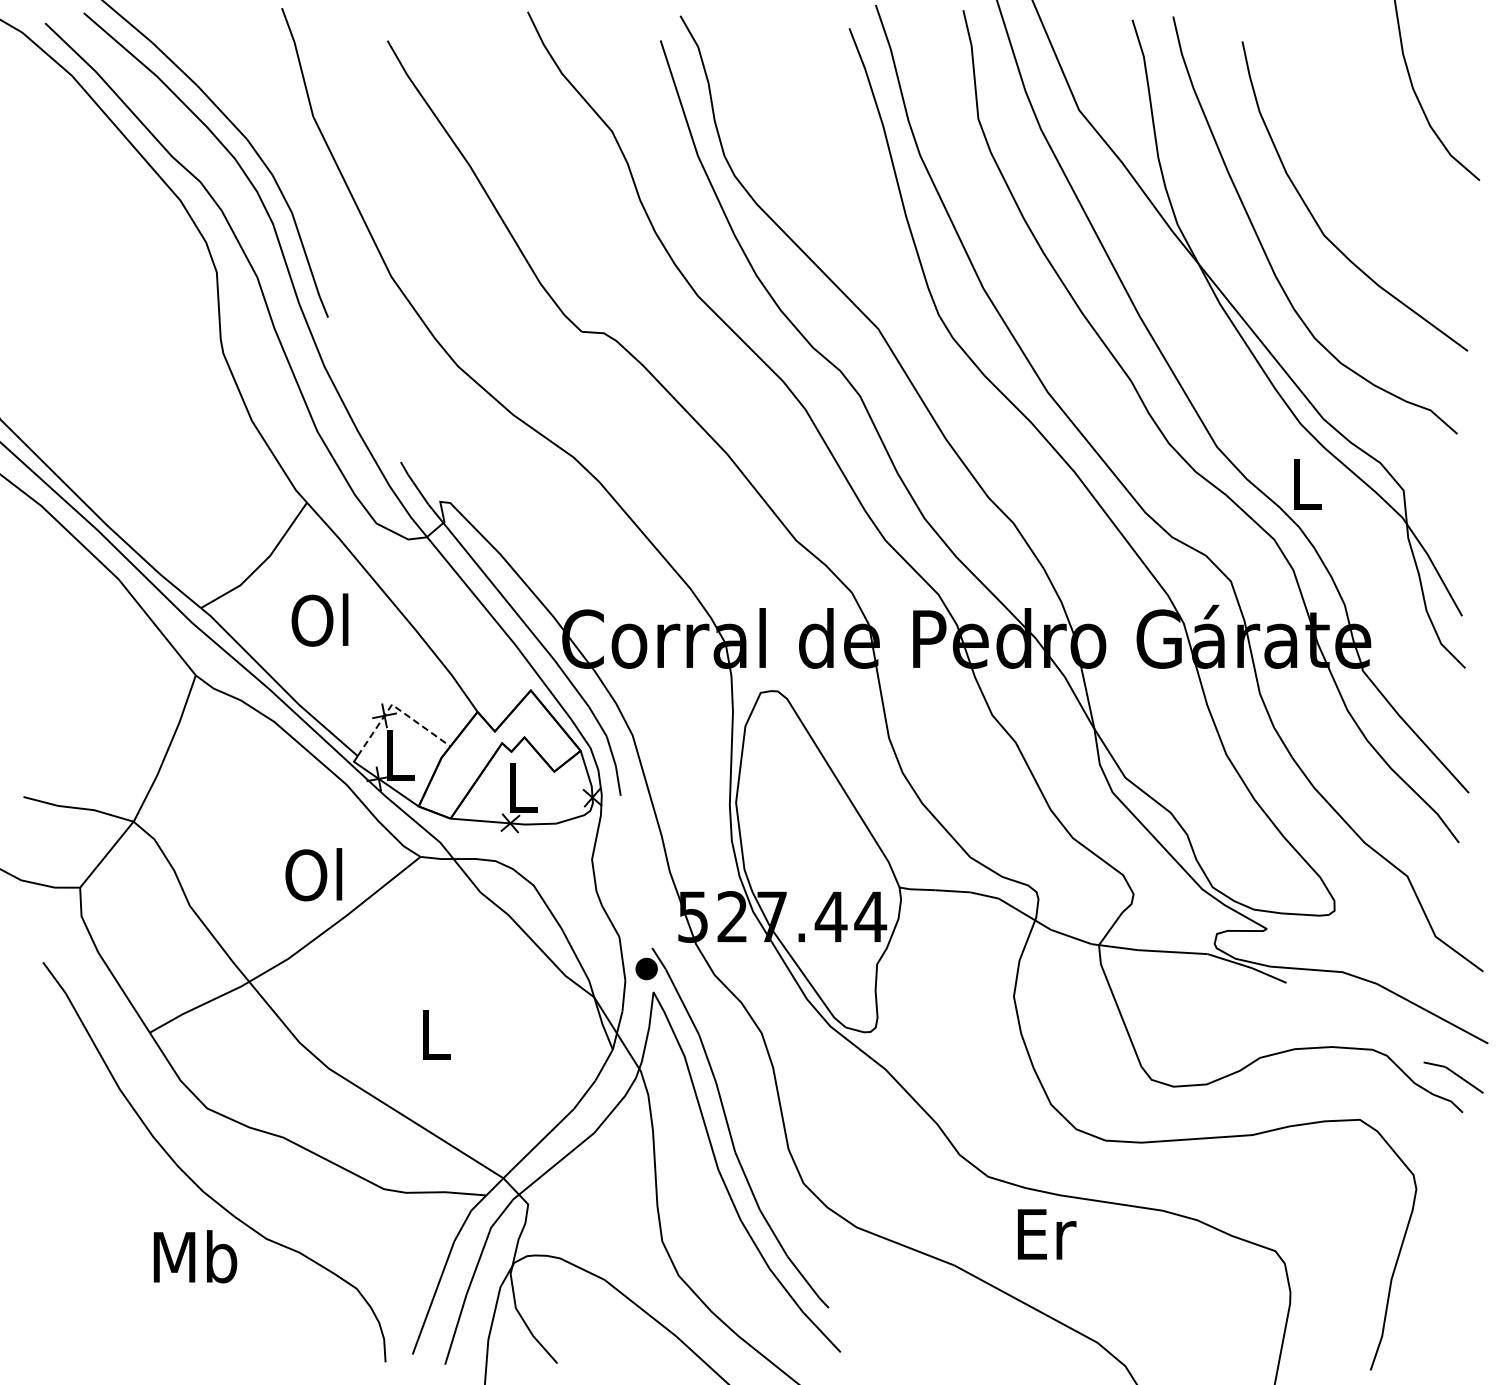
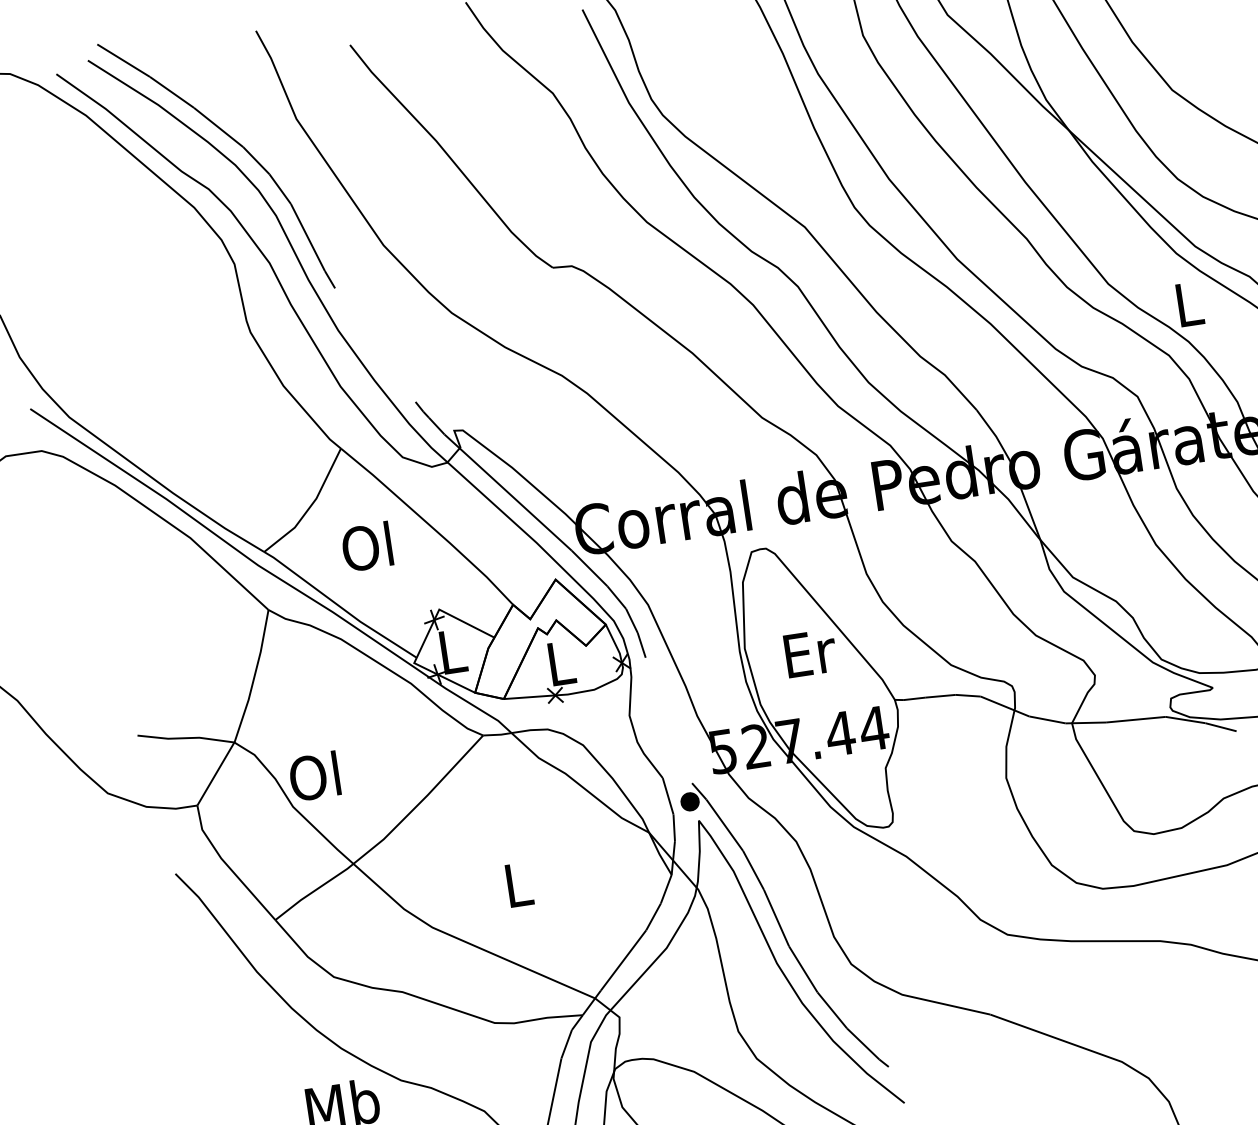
line: (396, 707) -> (443, 611), dashed -> solid
text: (313, 874) -> (314, 776), moved
text: (1047, 1234) -> (811, 653), moved

